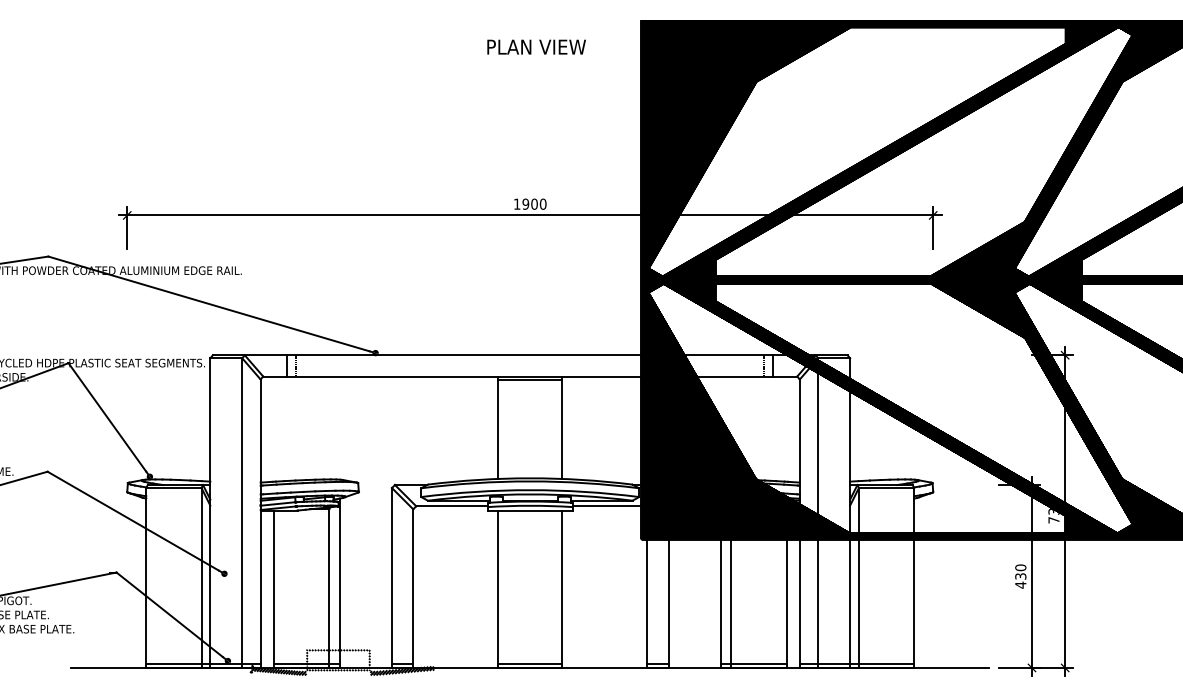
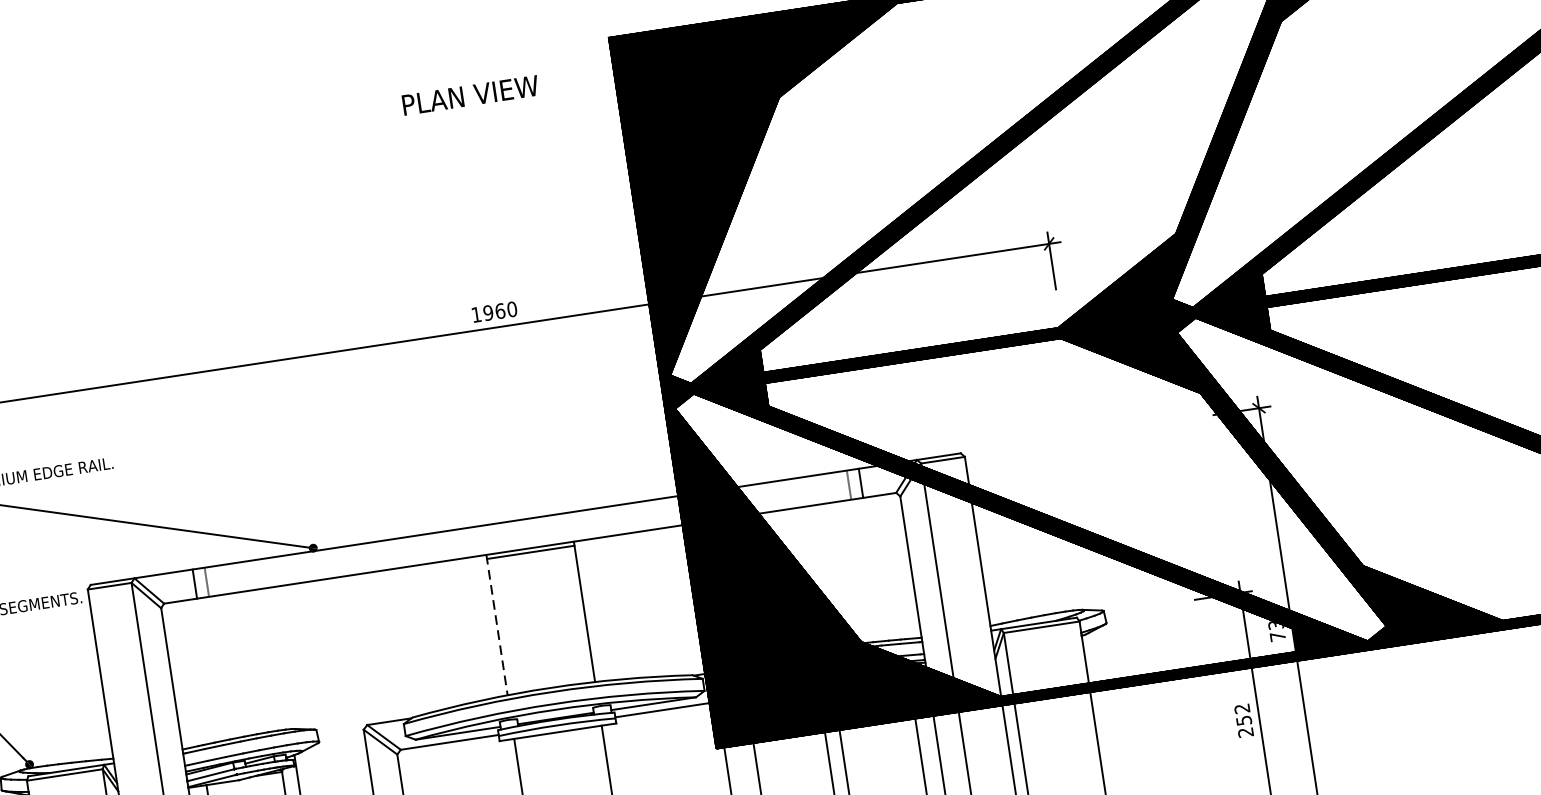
text: (534, 203) -> (500, 310), 1900 -> 1960
line: (498, 428) -> (497, 626), solid -> dashed
text: (1020, 576) -> (1243, 720), 430 -> 252

